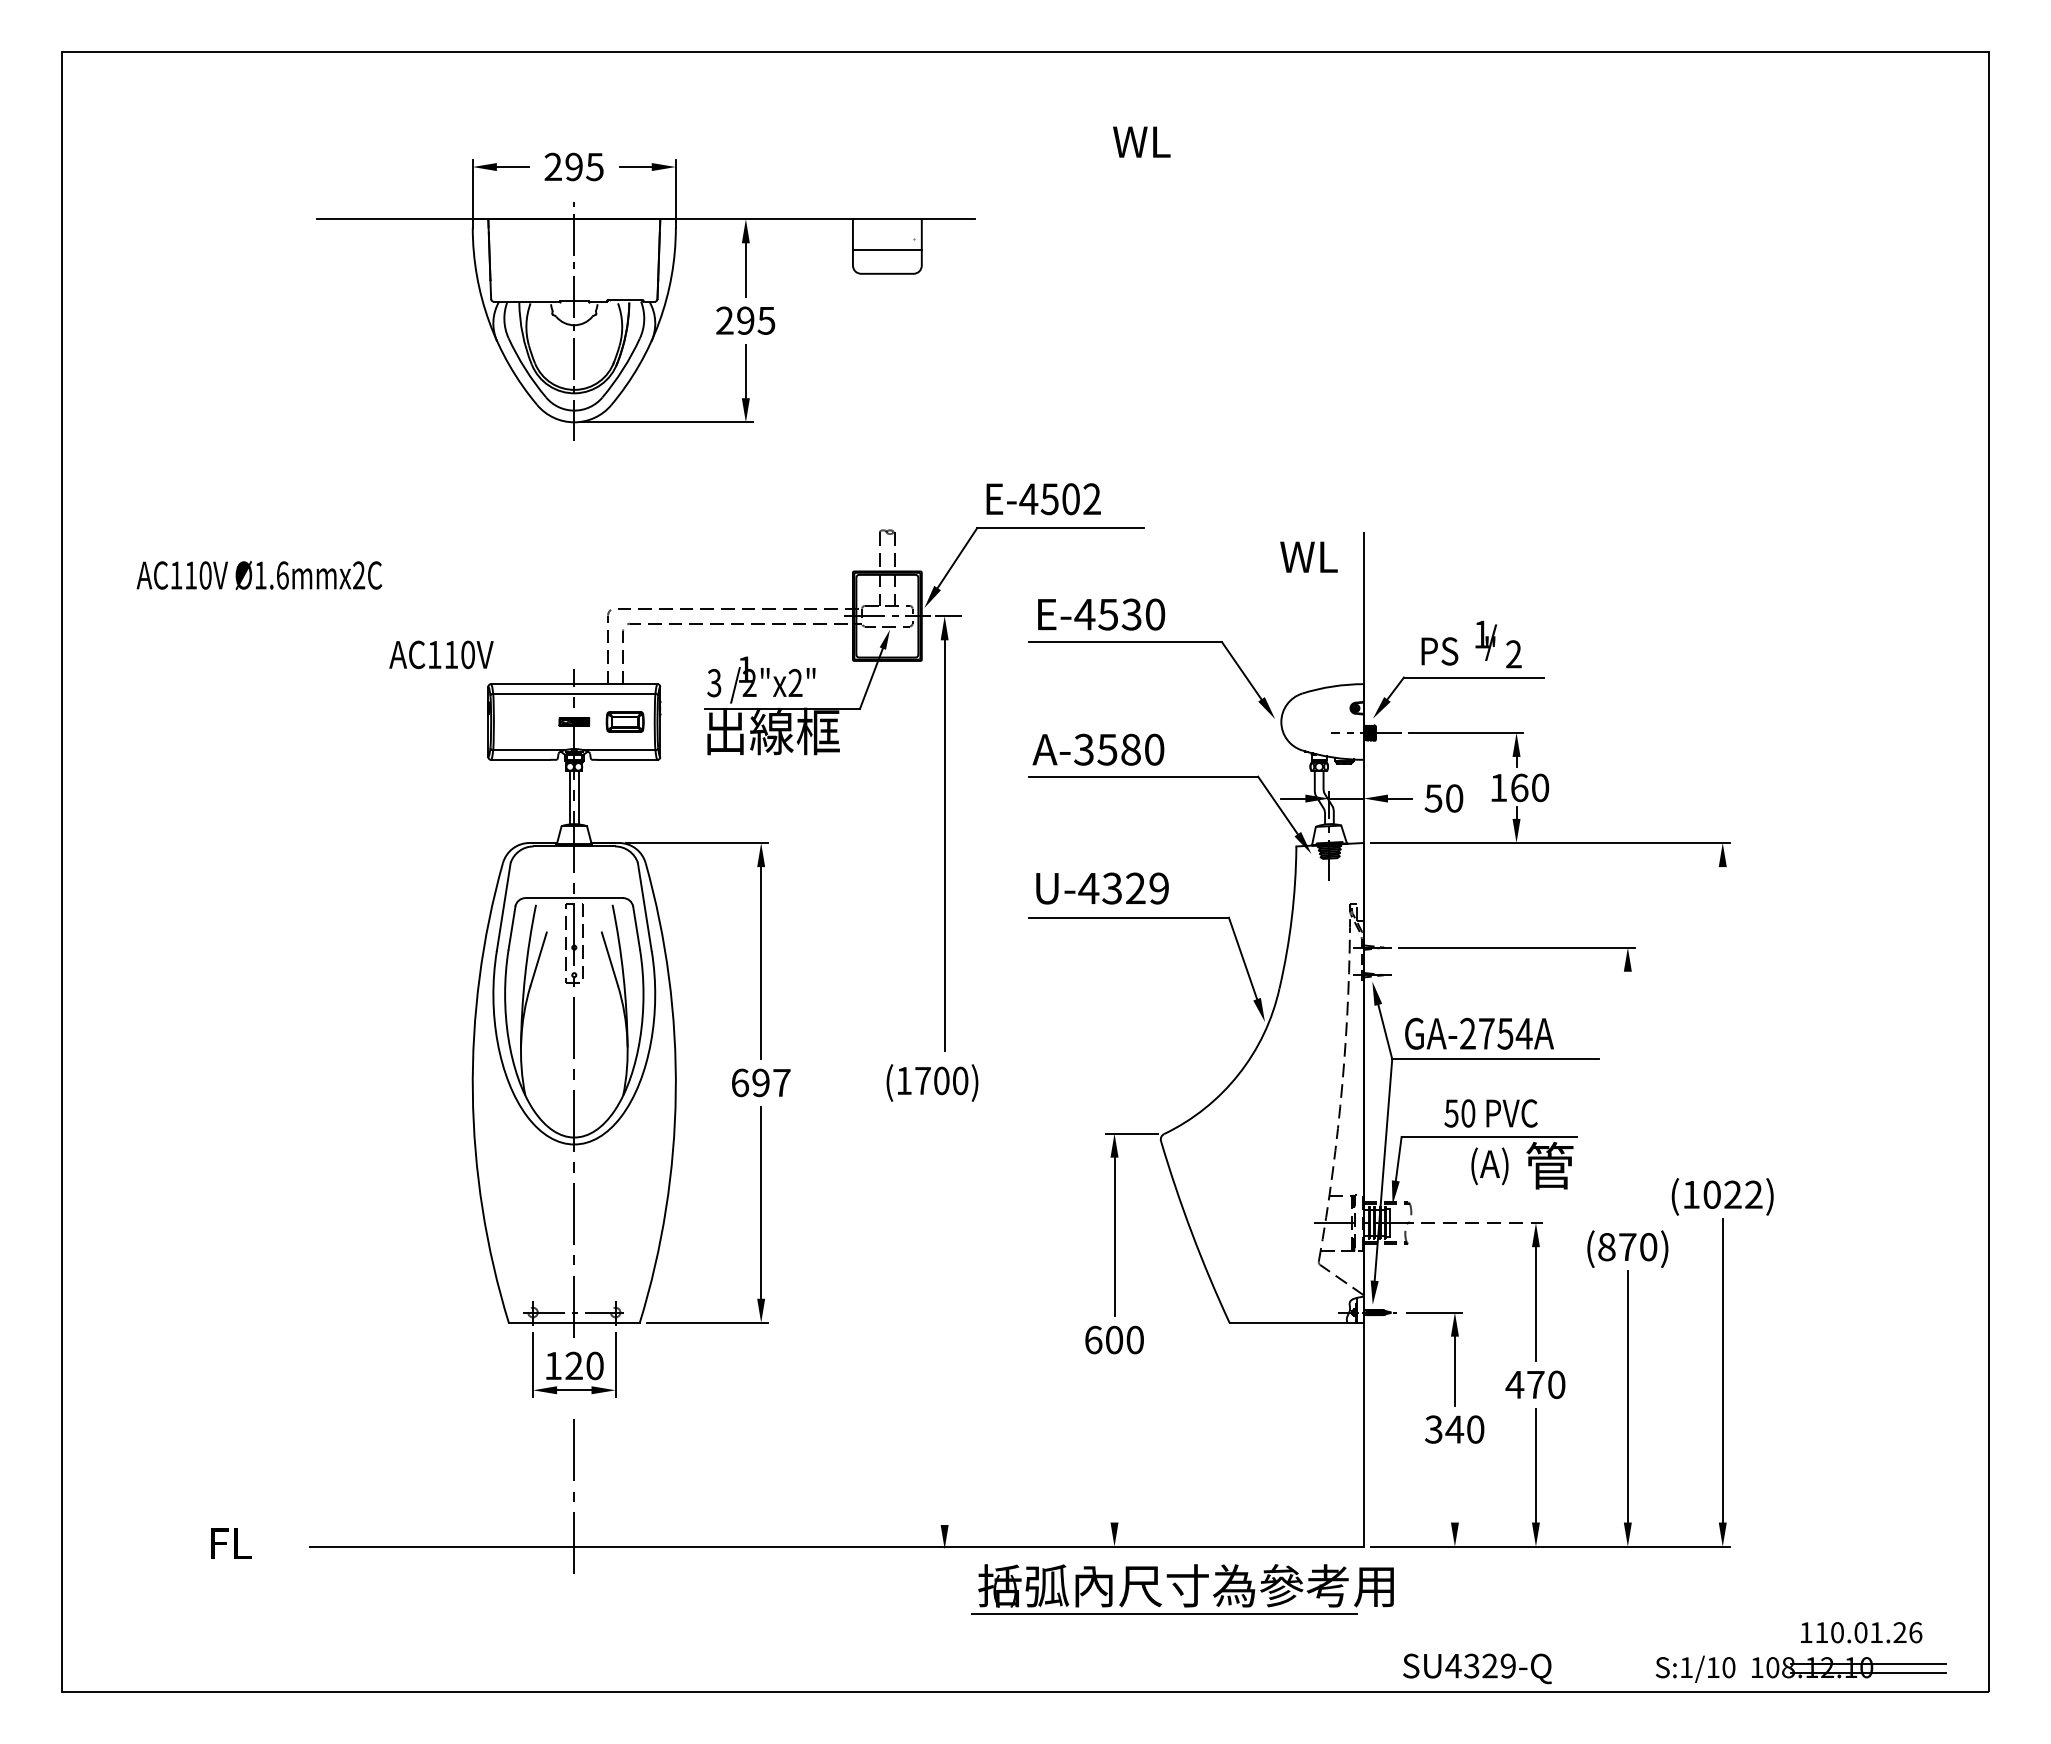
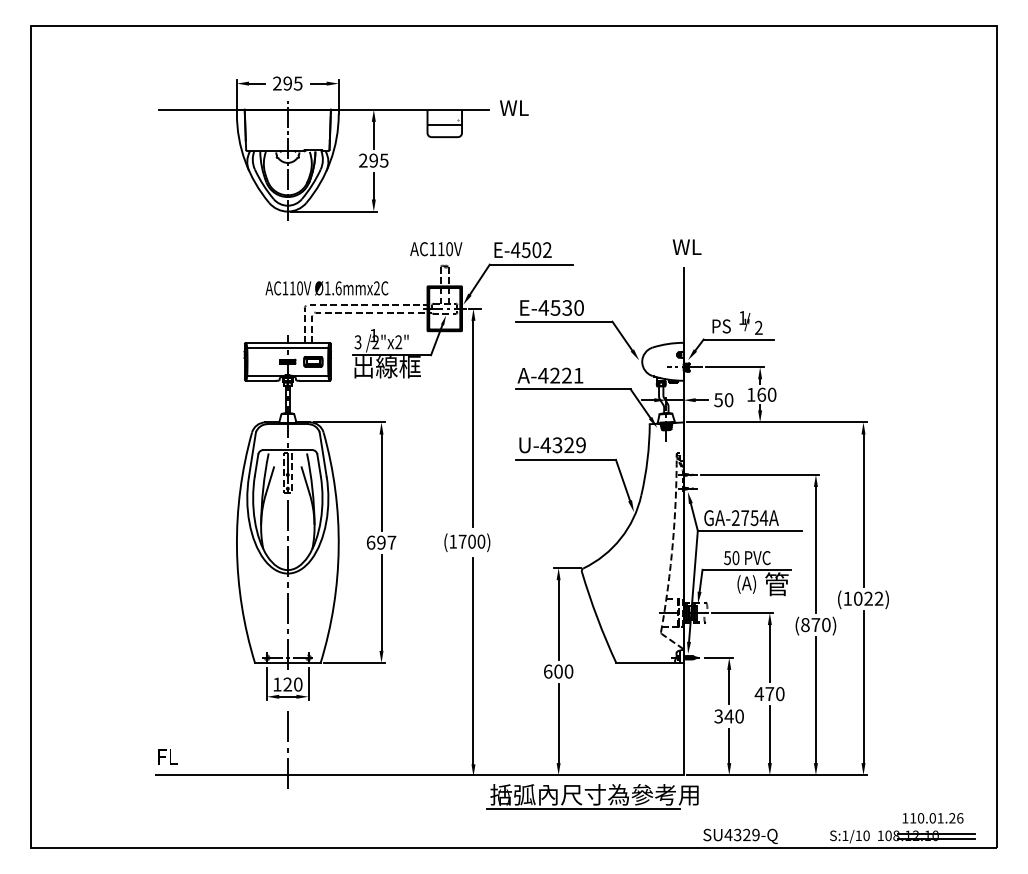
text: (1142, 140) -> (514, 107), moved
text: (1307, 555) -> (686, 246), moved
text: (258, 575) -> (326, 288), moved
text: (441, 655) -> (436, 249), moved
text: (1118, 749) -> (560, 375), A-3580 -> A-4221
line: (1722, 1018) -> (863, 510), added
line: (1626, 1096) -> (815, 549), added
line: (1481, 1222) -> (742, 612), dashed -> solid
line: (944, 1319) -> (473, 661), added
line: (1114, 1443) -> (558, 723), added
line: (1455, 1487) -> (729, 745), added
text: (230, 1543) -> (167, 756), moved

